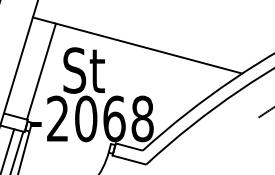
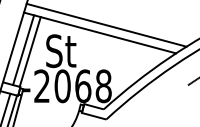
line: (146, 33) -> (106, 24), added
line: (32, 69) -> (23, 50), added

